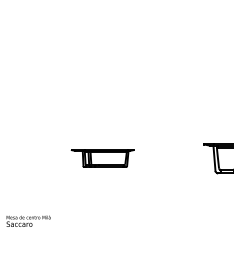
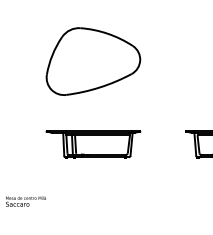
part: (102, 67) -> (93, 61), added
part: (102, 158) -> (93, 144), size x1.67

